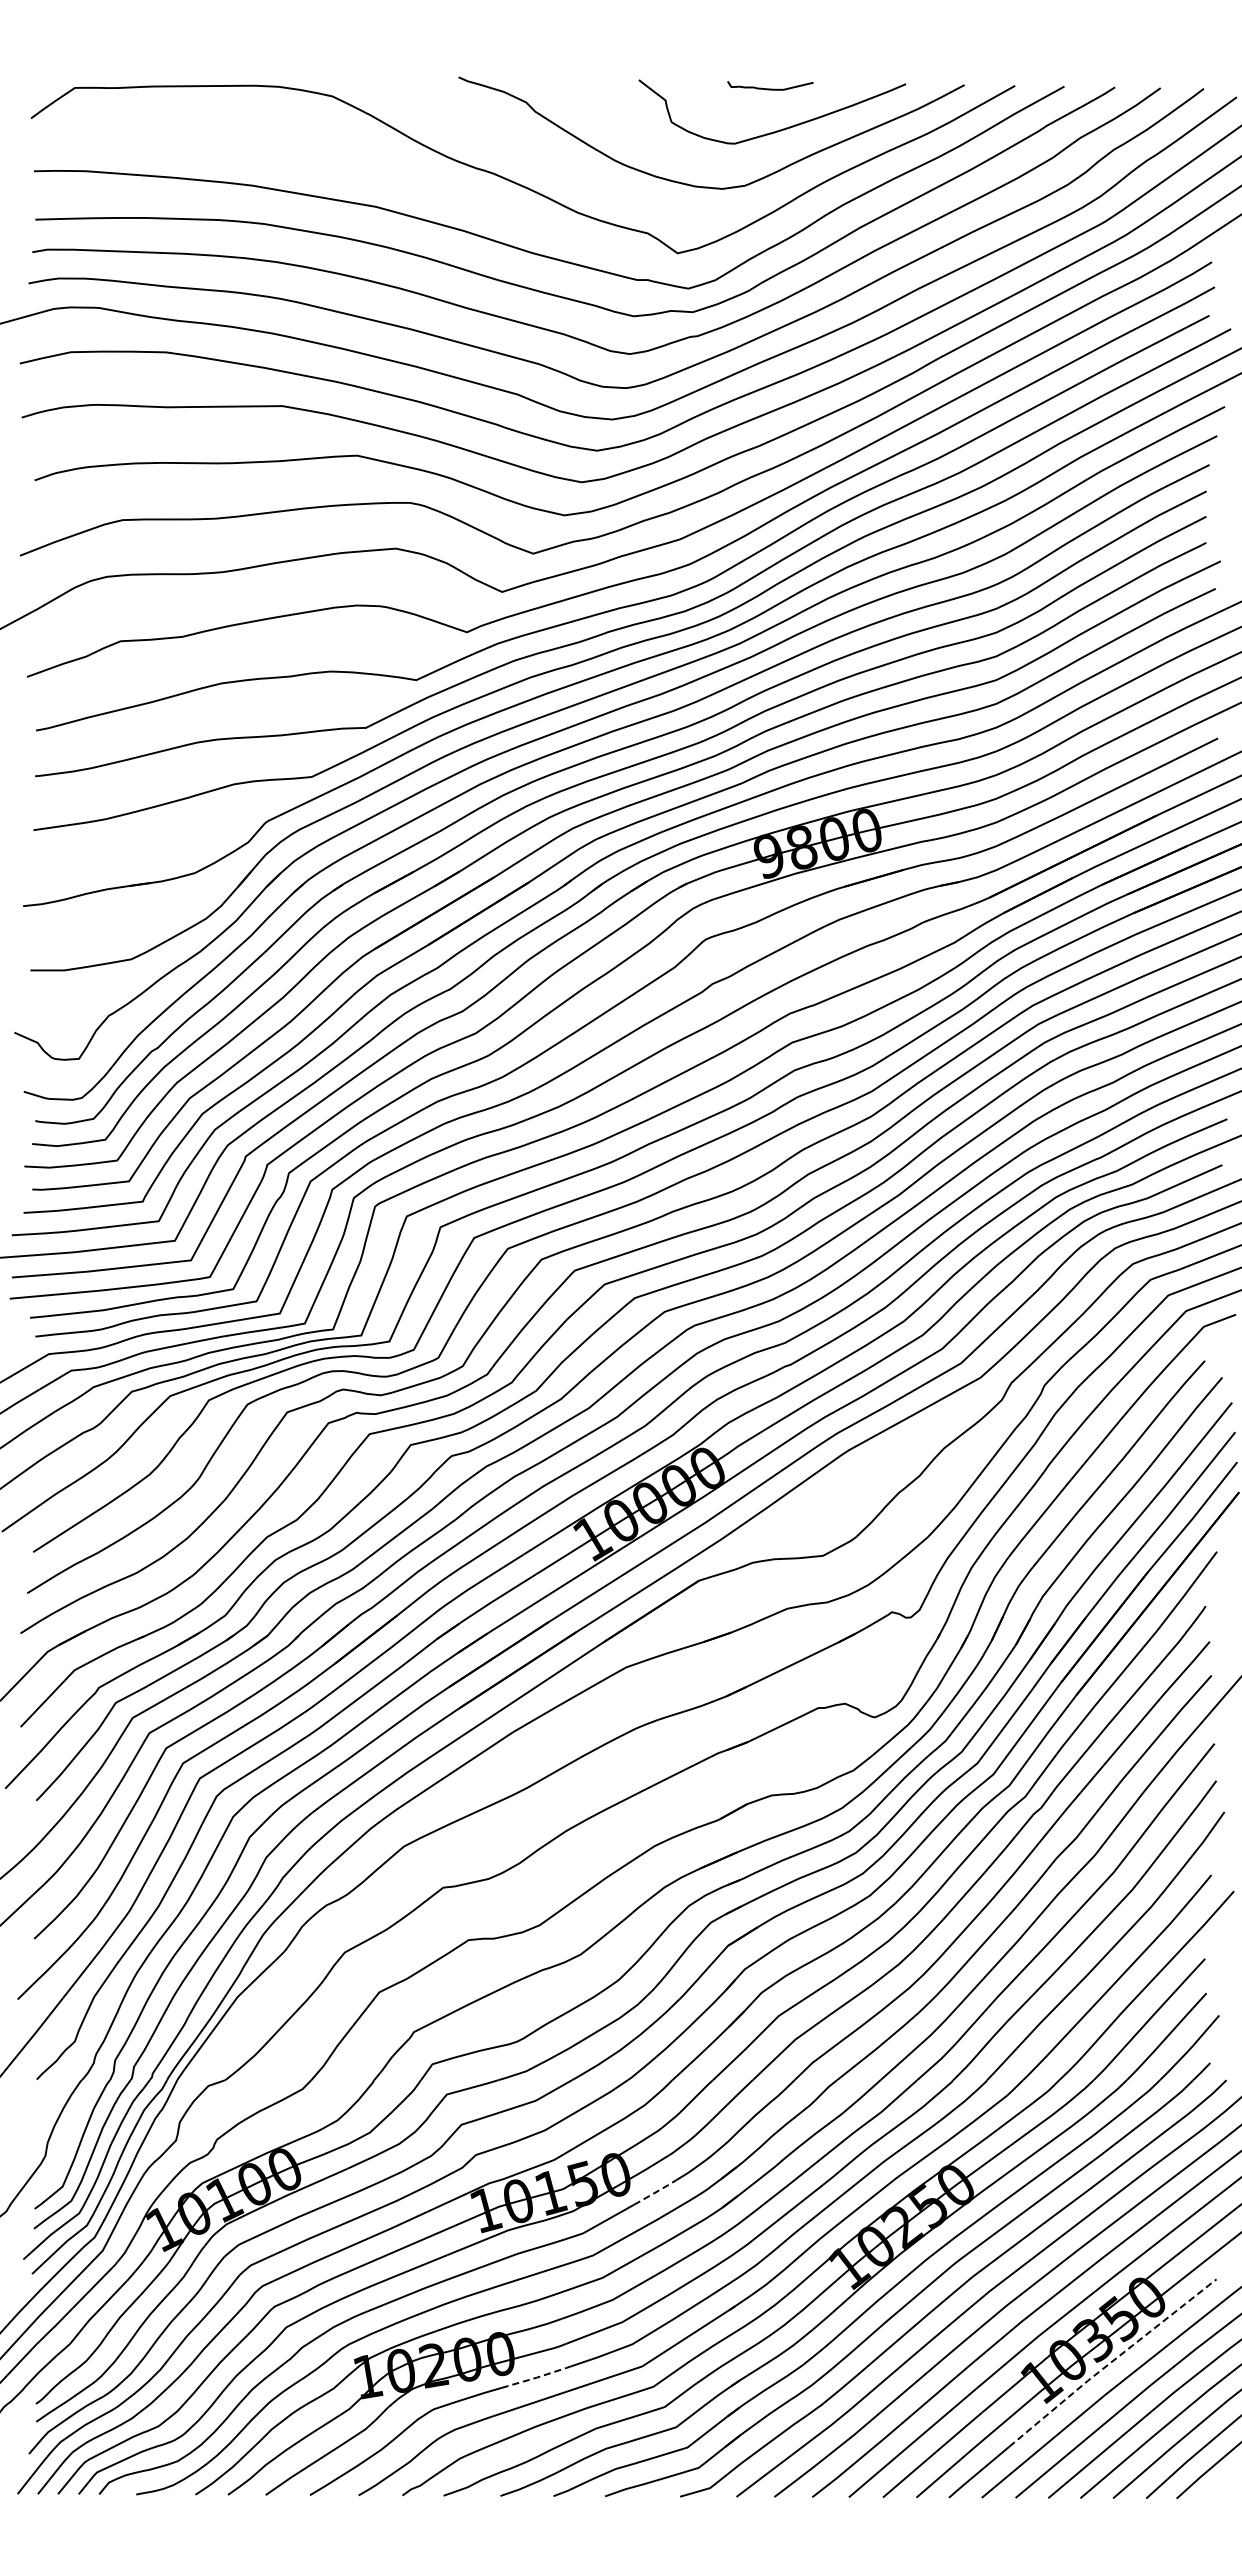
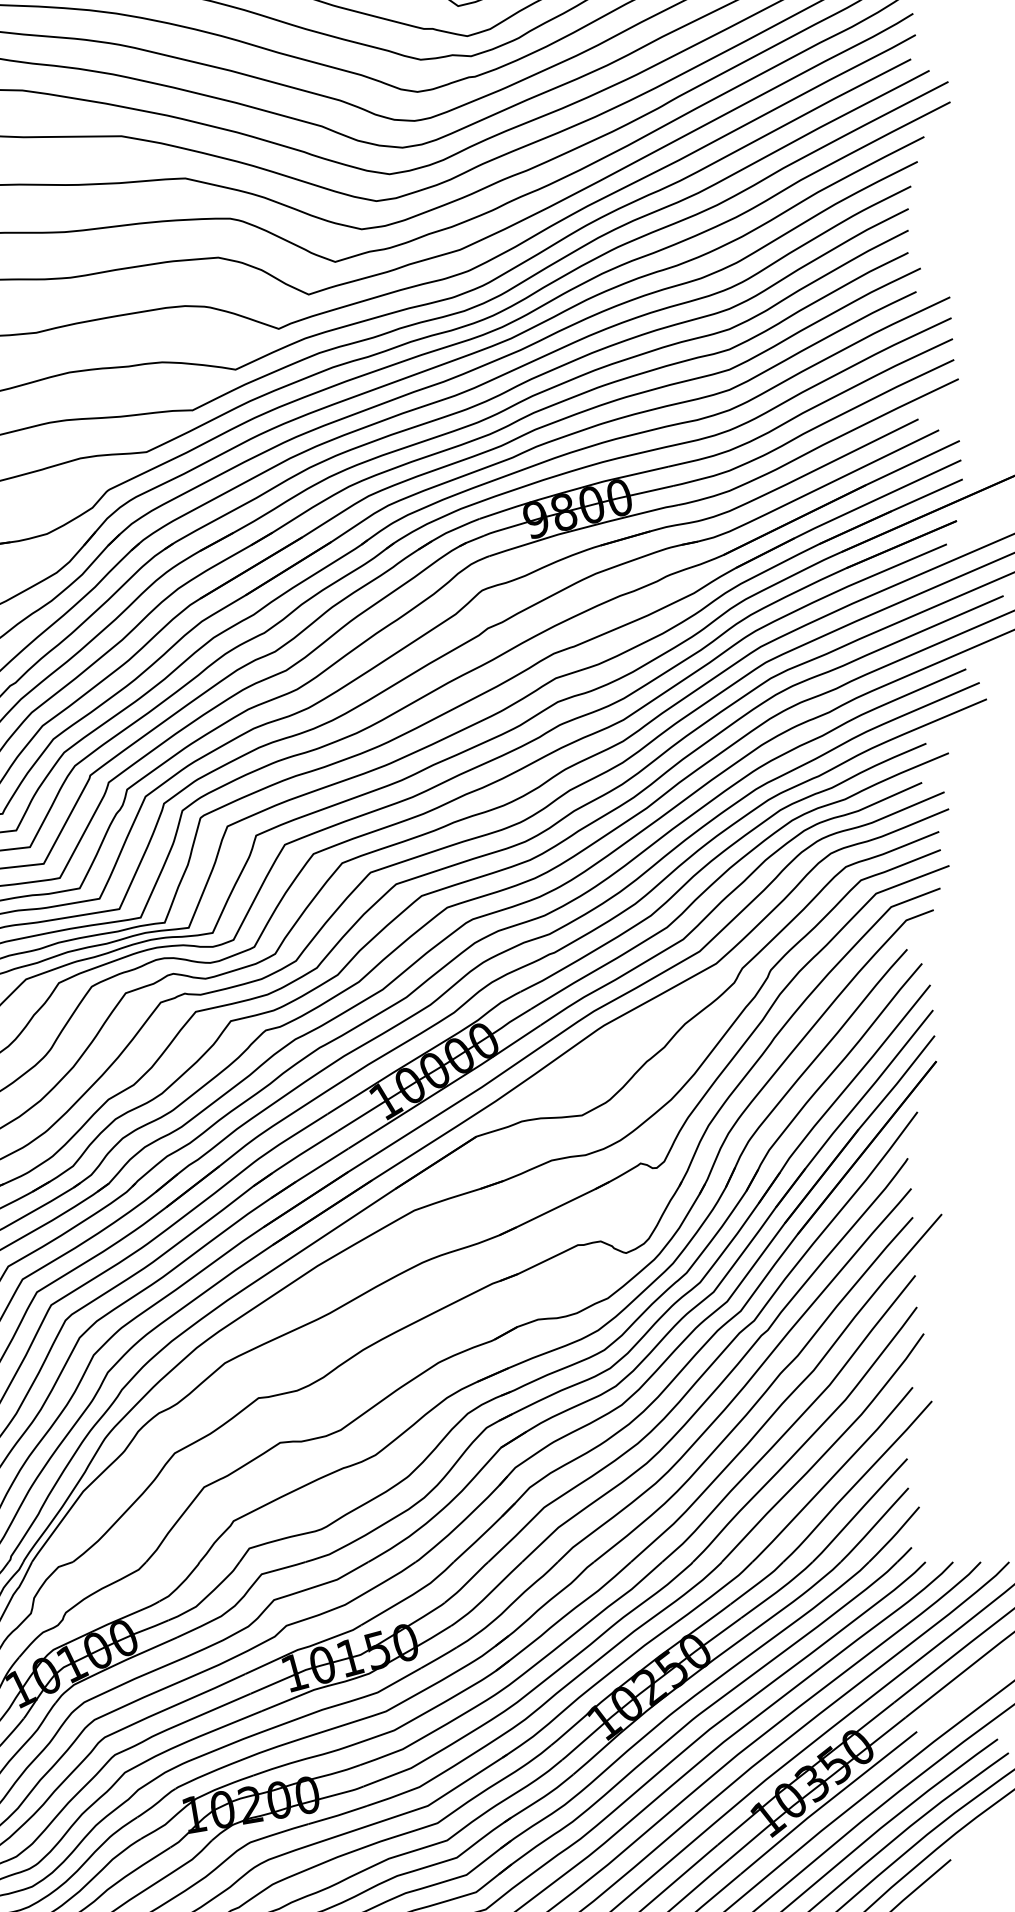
line: (655, 2192) -> (439, 1657), dashed -> solid
line: (1111, 2362) -> (827, 1802), dashed -> solid
line: (536, 2377) -> (337, 1815), dashed -> solid

